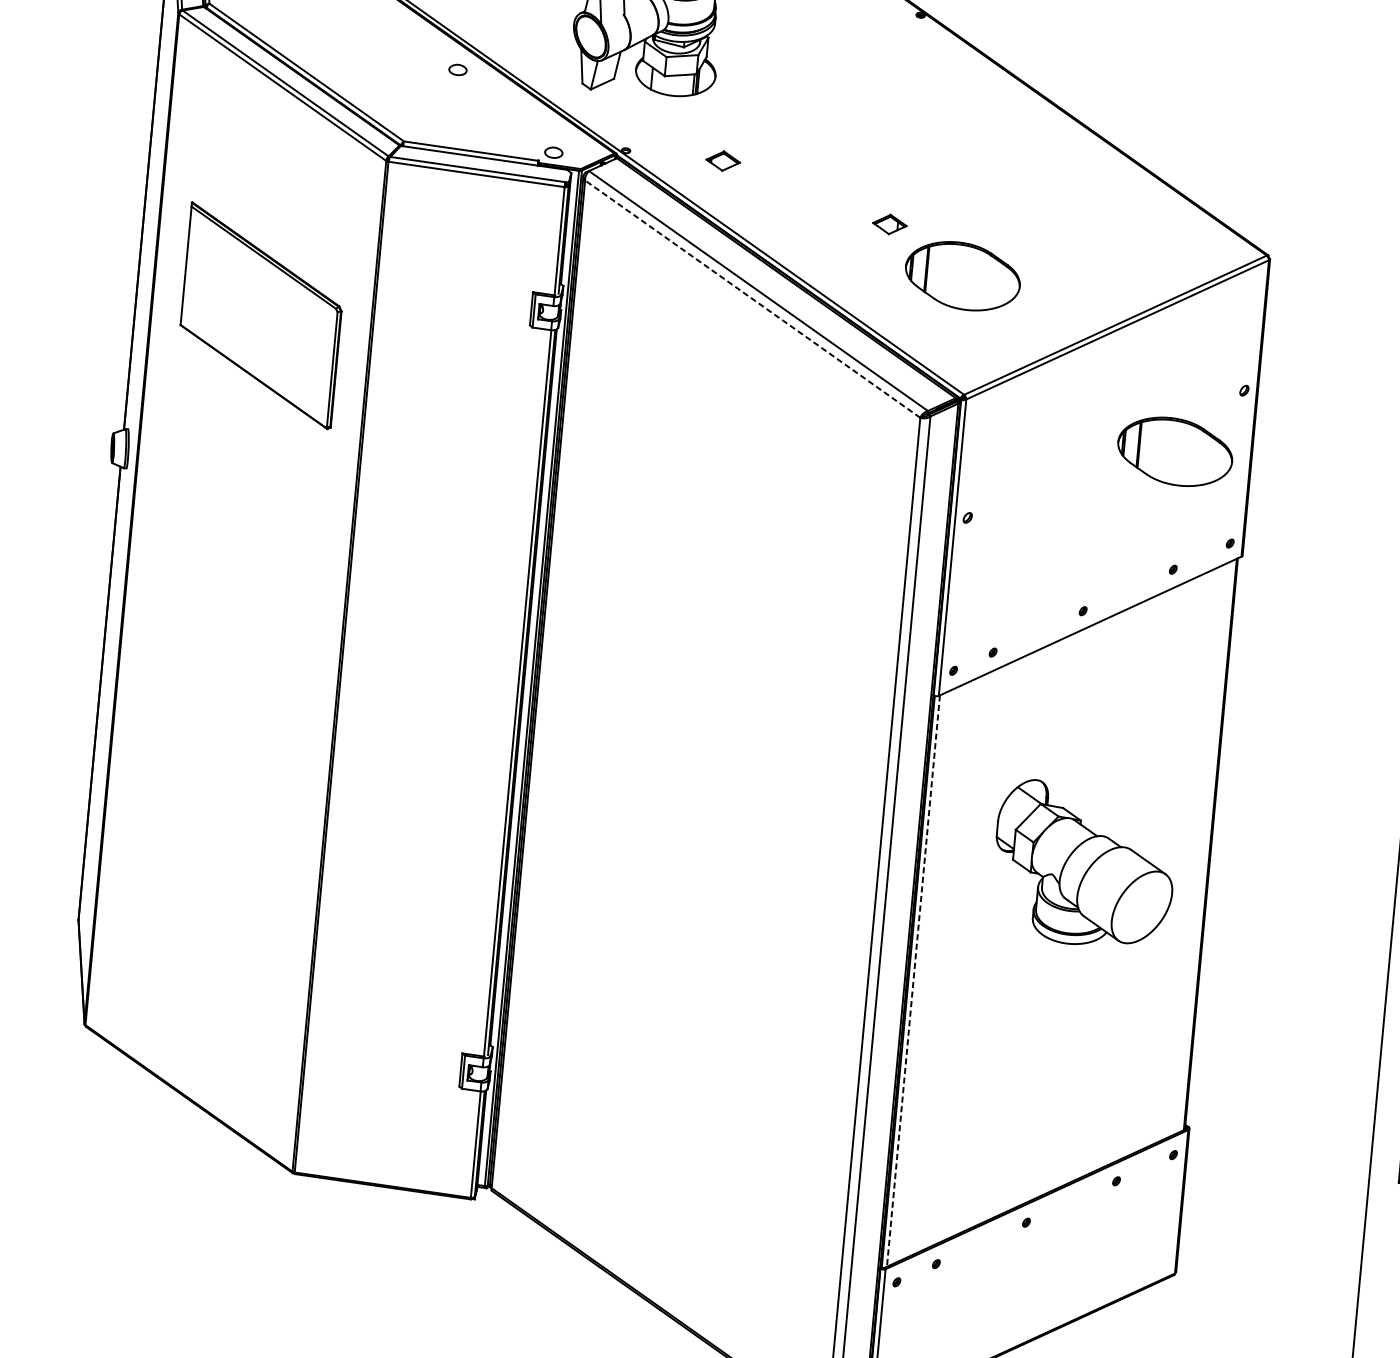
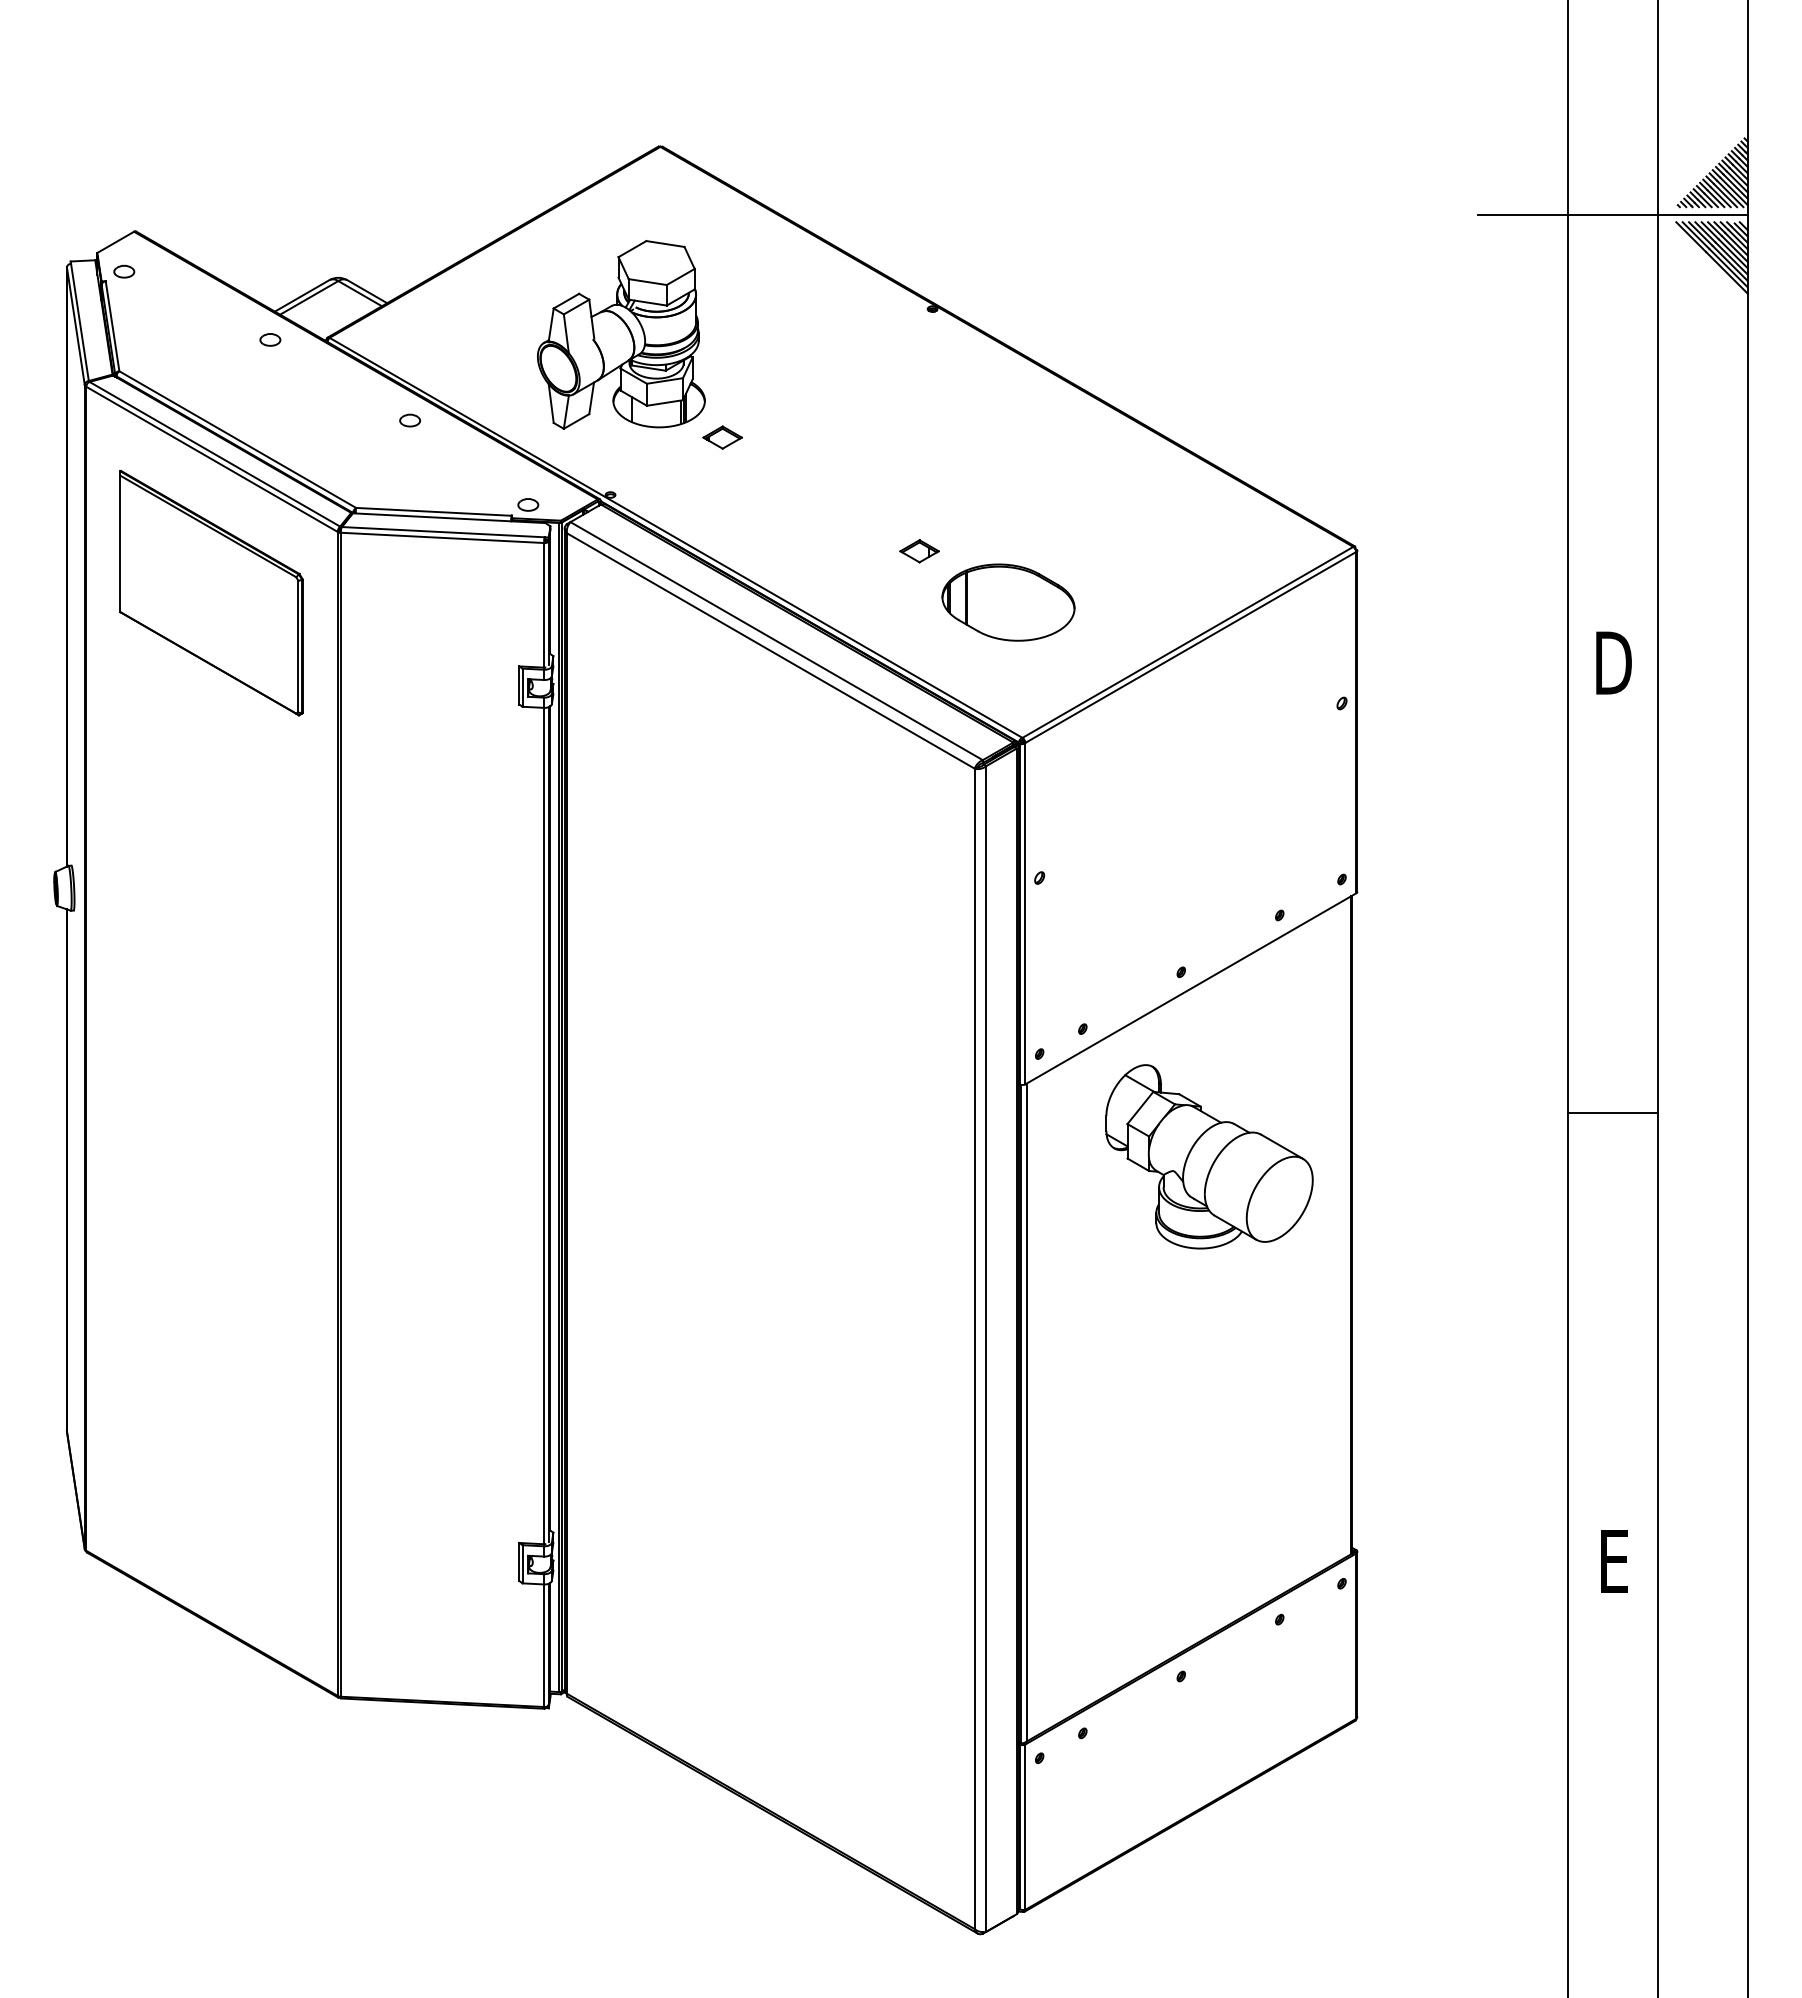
part: (723, 161) -> (722, 437), moved
line: (752, 298) -> (770, 650), dashed -> solid
part: (261, 315) -> (211, 592), moved
part: (1175, 451) -> (1269, 780), removed
part: (1084, 864) -> (1209, 1156), moved
line: (913, 980) -> (1026, 1412), dashed -> solid

